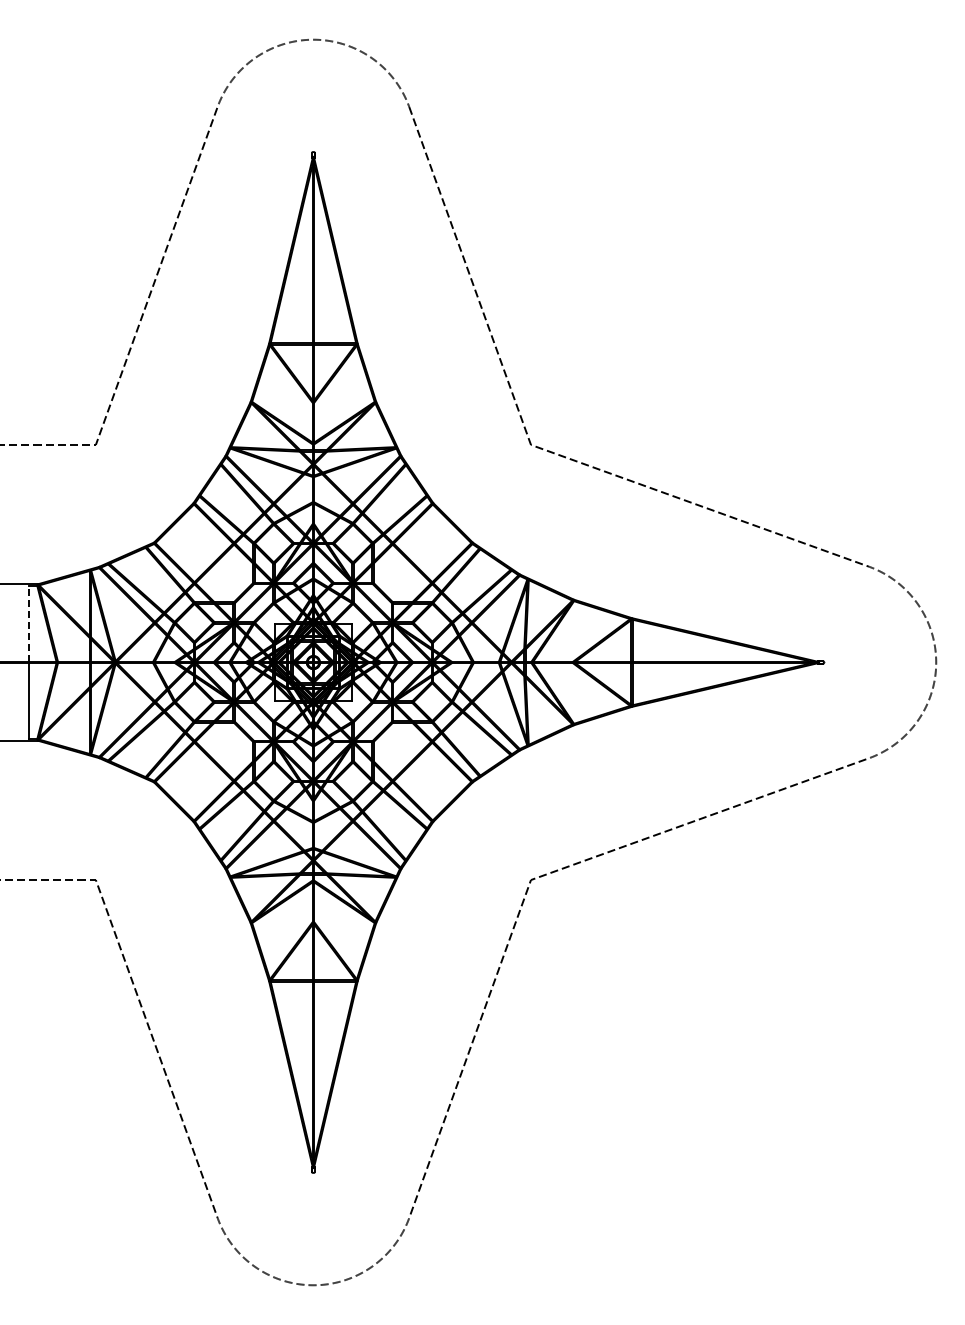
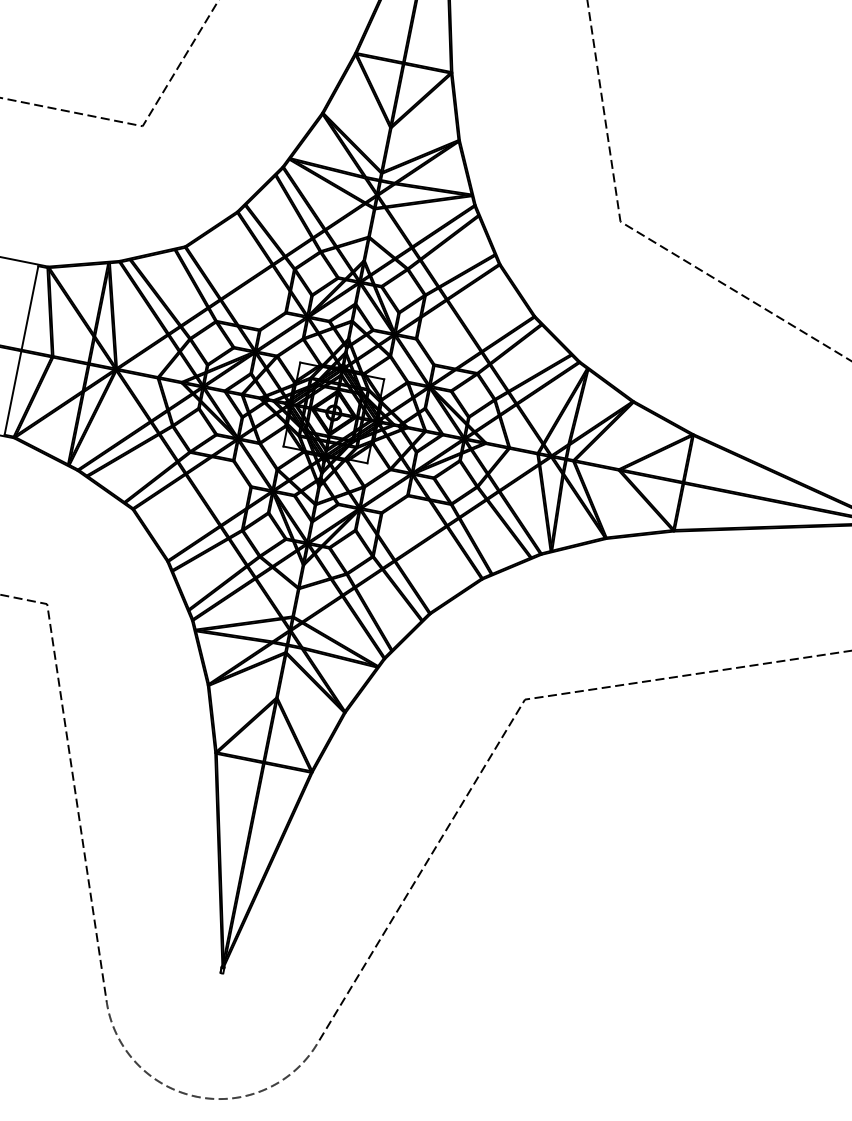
line: (29, 623) -> (30, 307), dashed -> solid

